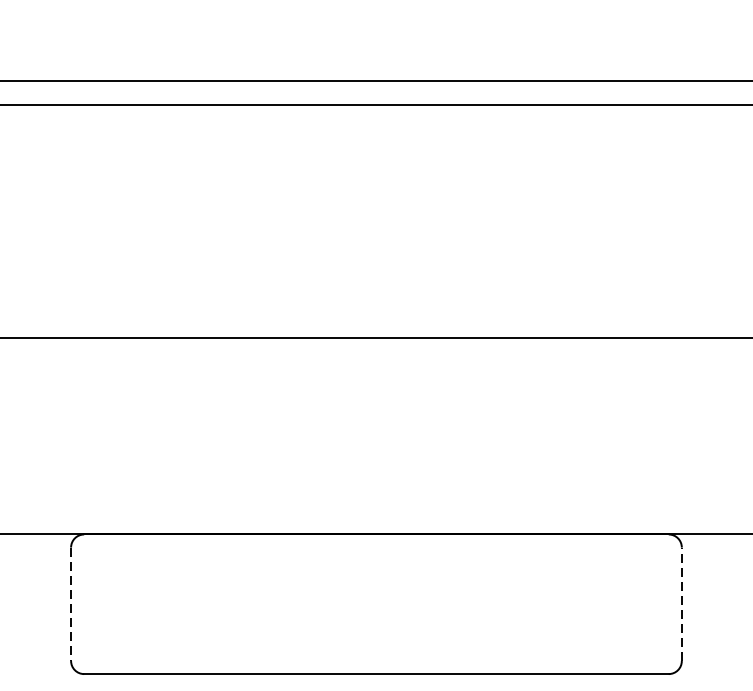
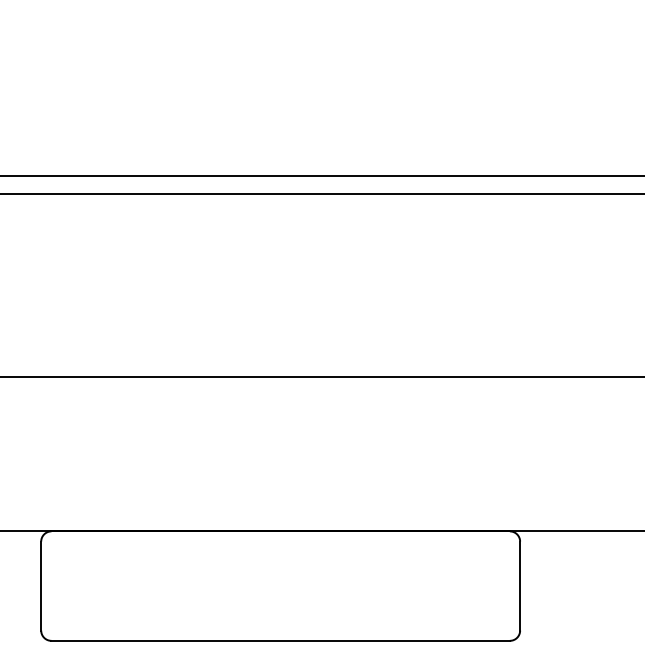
line: (682, 603) -> (520, 585), dashed -> solid
line: (71, 604) -> (41, 586), dashed -> solid

